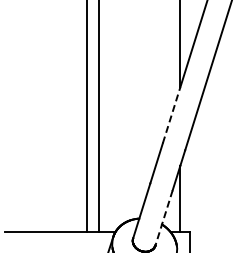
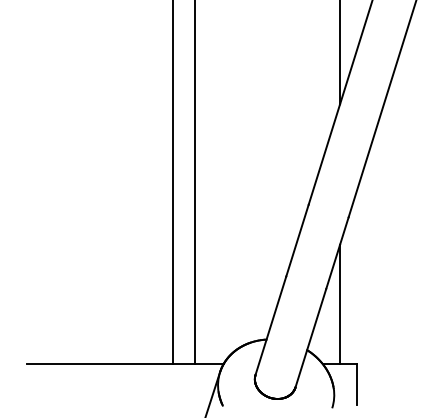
line: (171, 114) -> (324, 153), dashed -> solid
line: (164, 217) -> (311, 337), dashed -> solid

